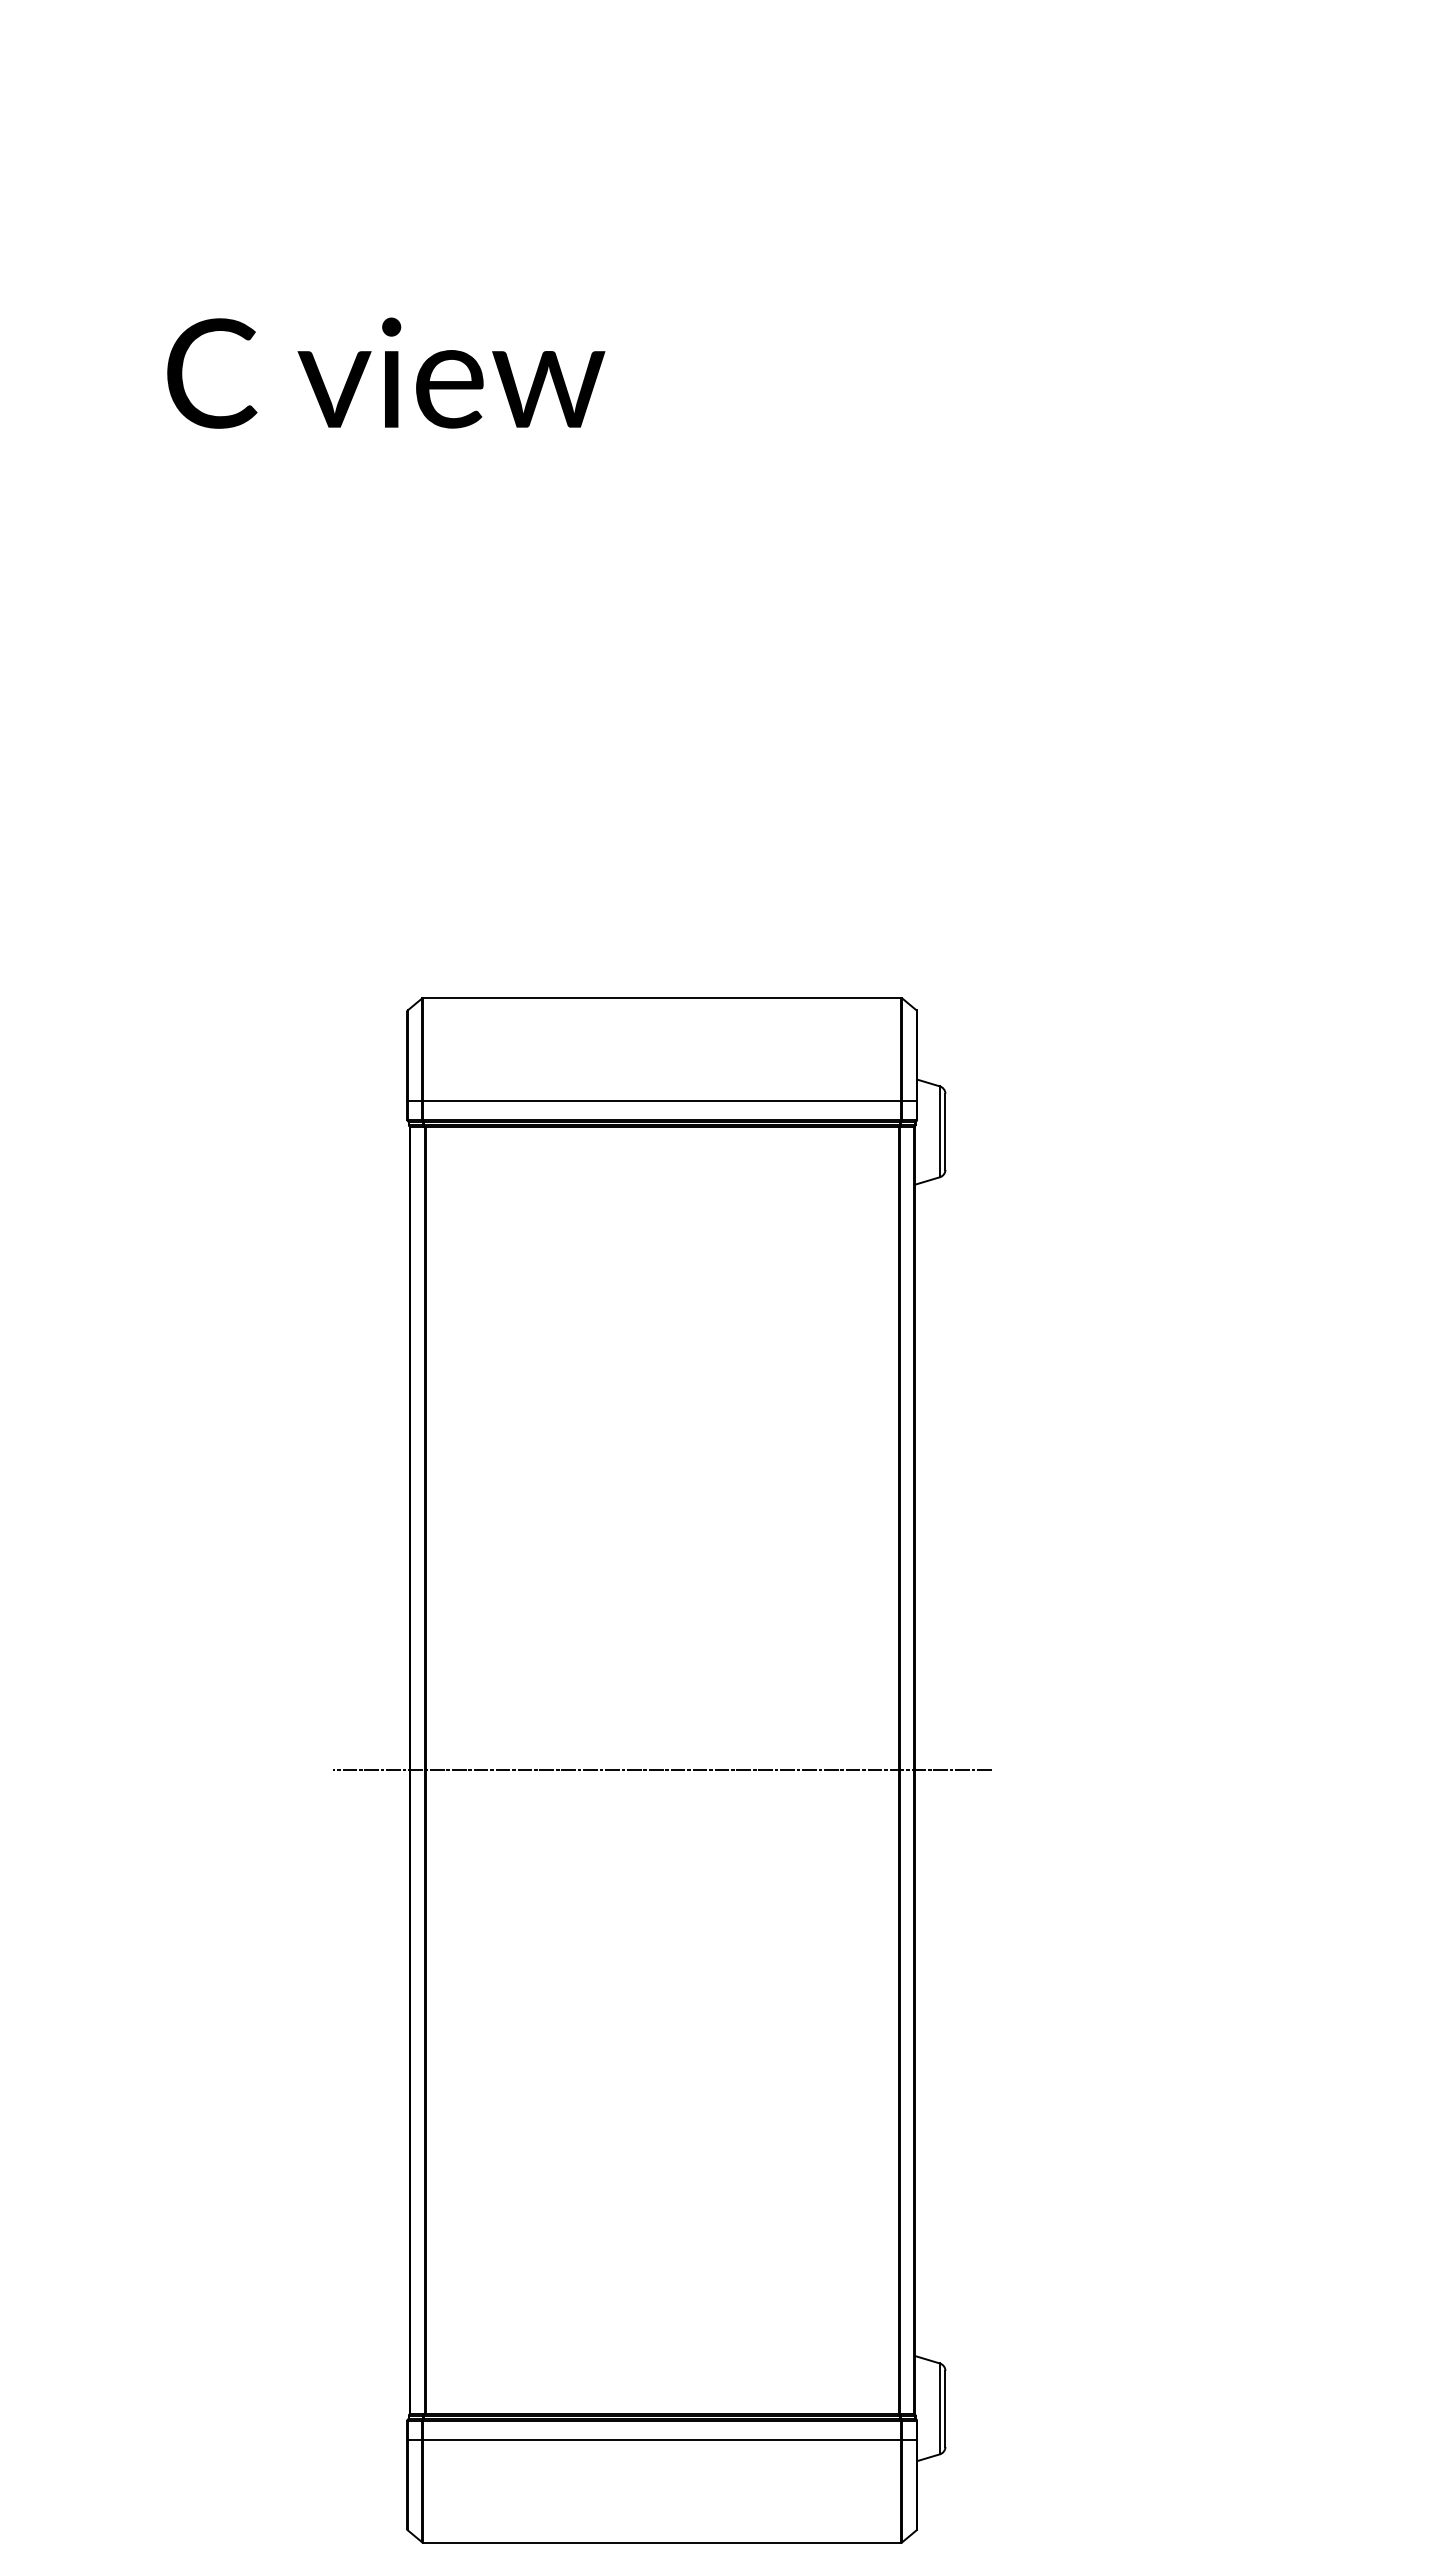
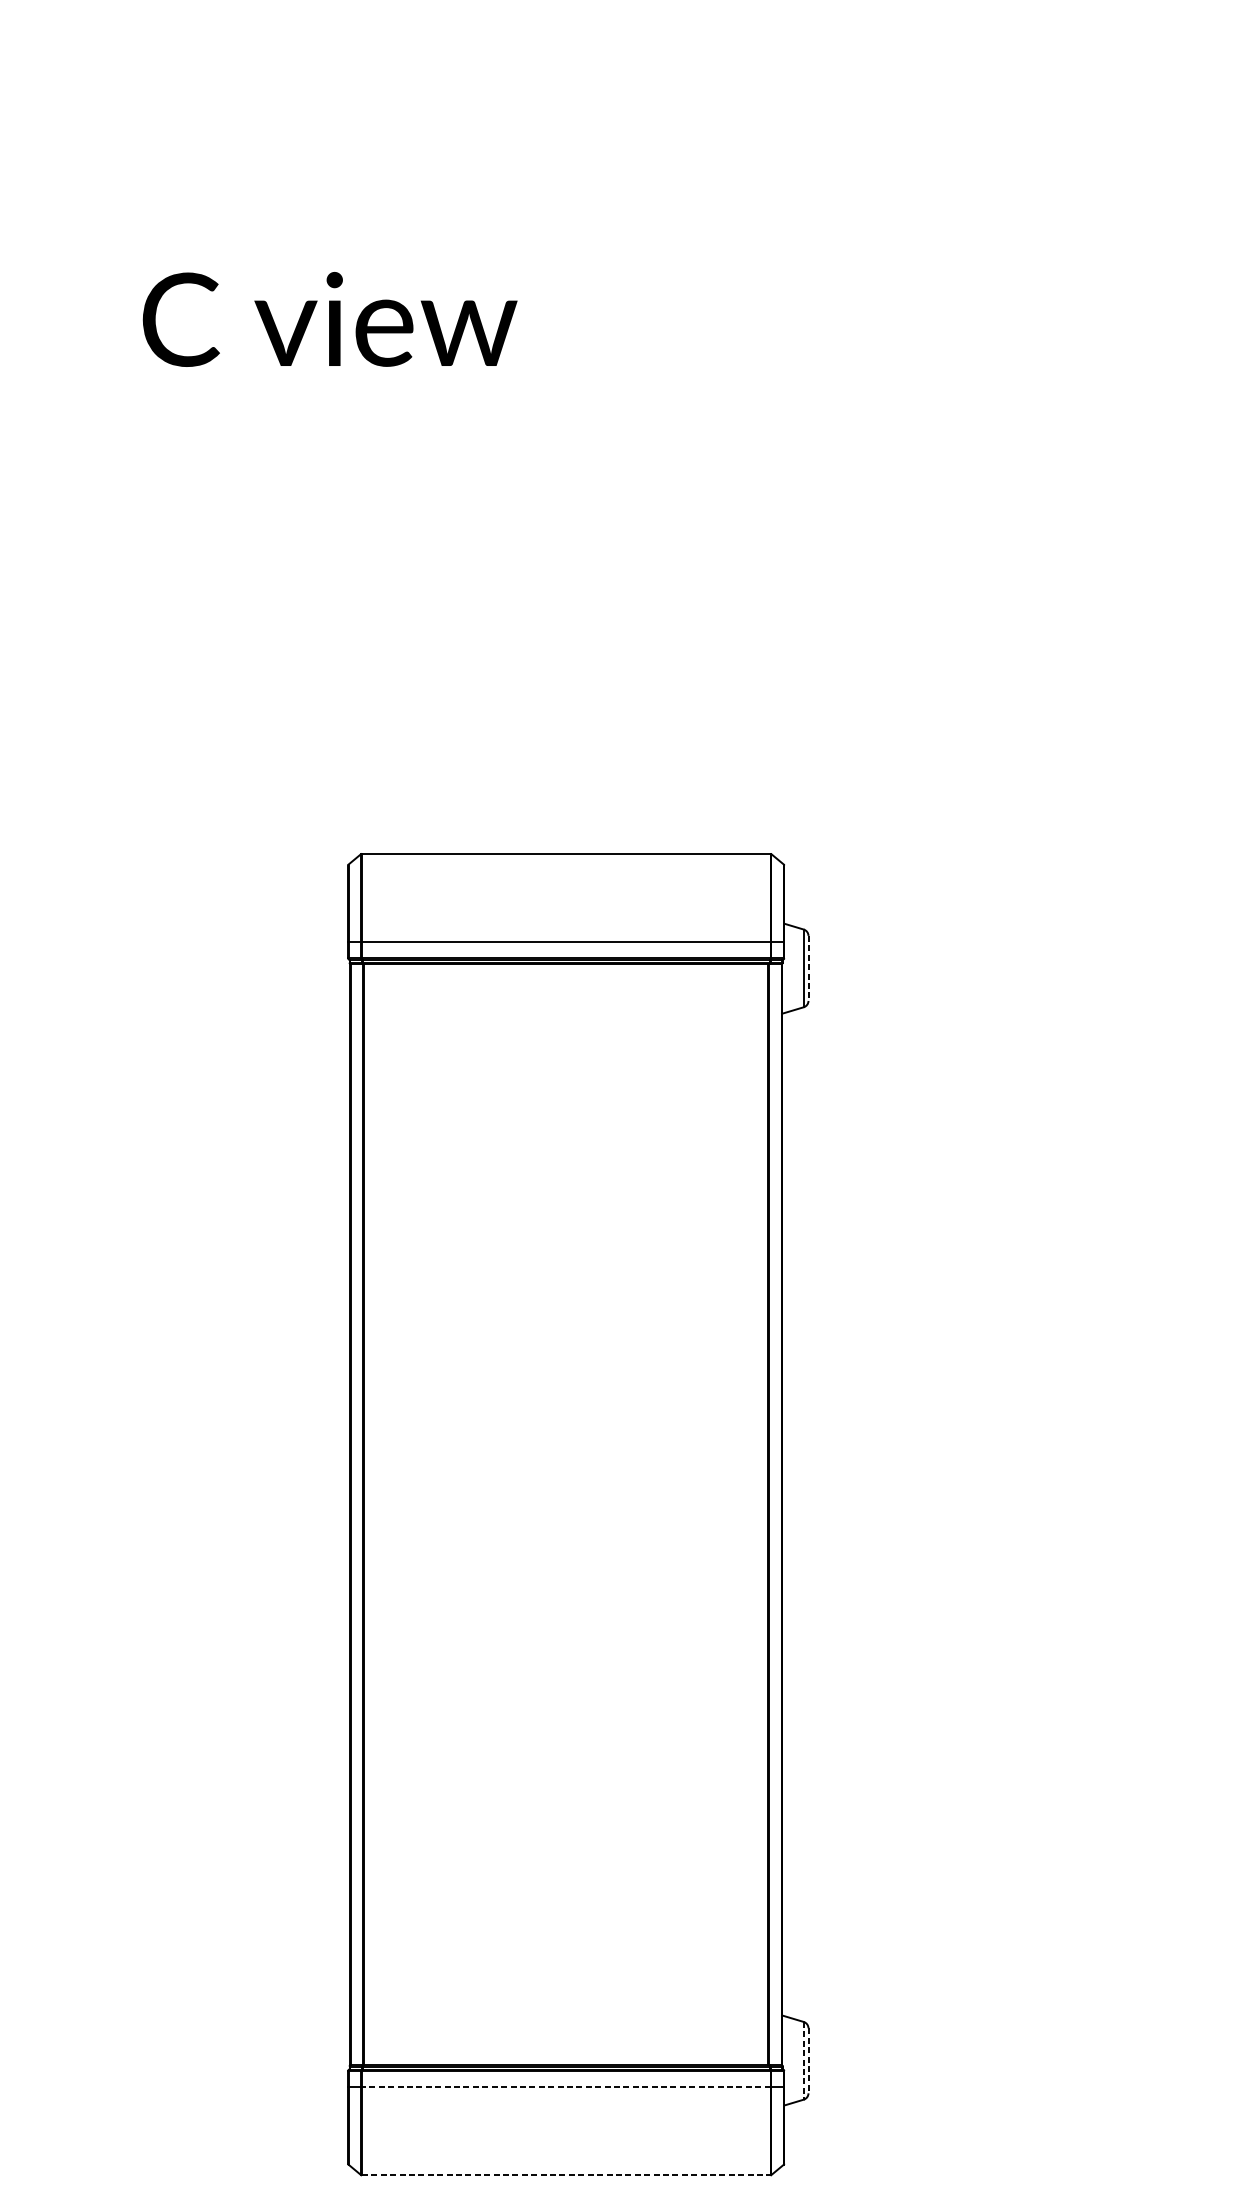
line: (945, 1132) -> (808, 968), solid -> dashed
line: (661, 1770) -> (565, 1514), removed
line: (939, 2409) -> (803, 2061), solid -> dashed
line: (945, 2409) -> (808, 2061), solid -> dashed
line: (662, 2439) -> (566, 2086), solid -> dashed
line: (662, 2542) -> (566, 2175), solid -> dashed

